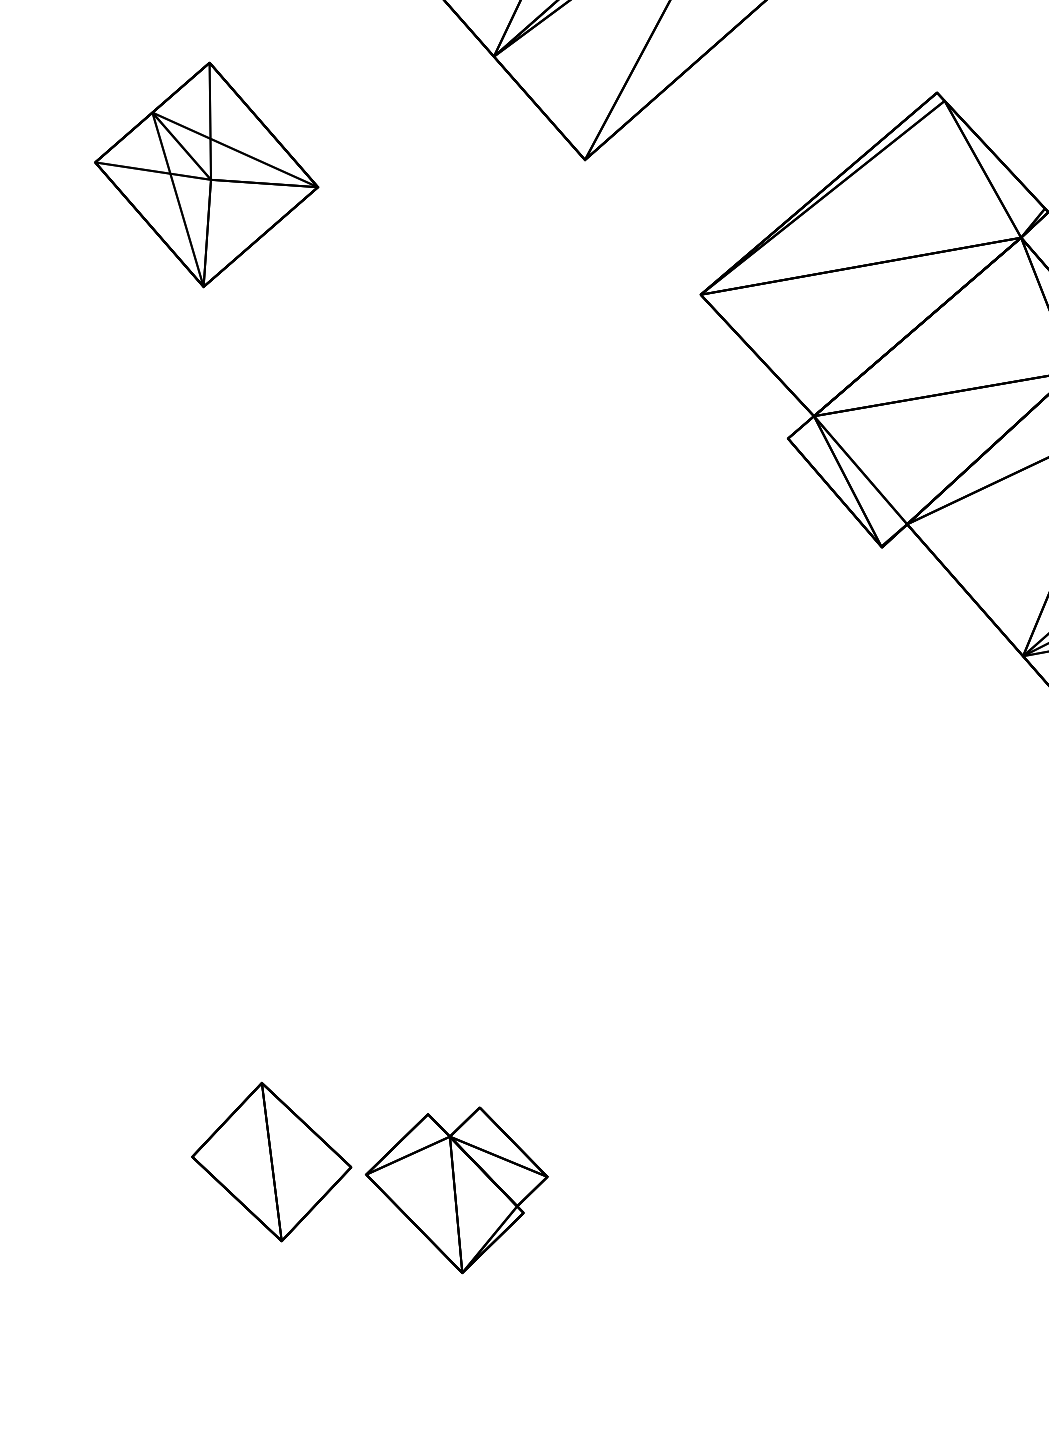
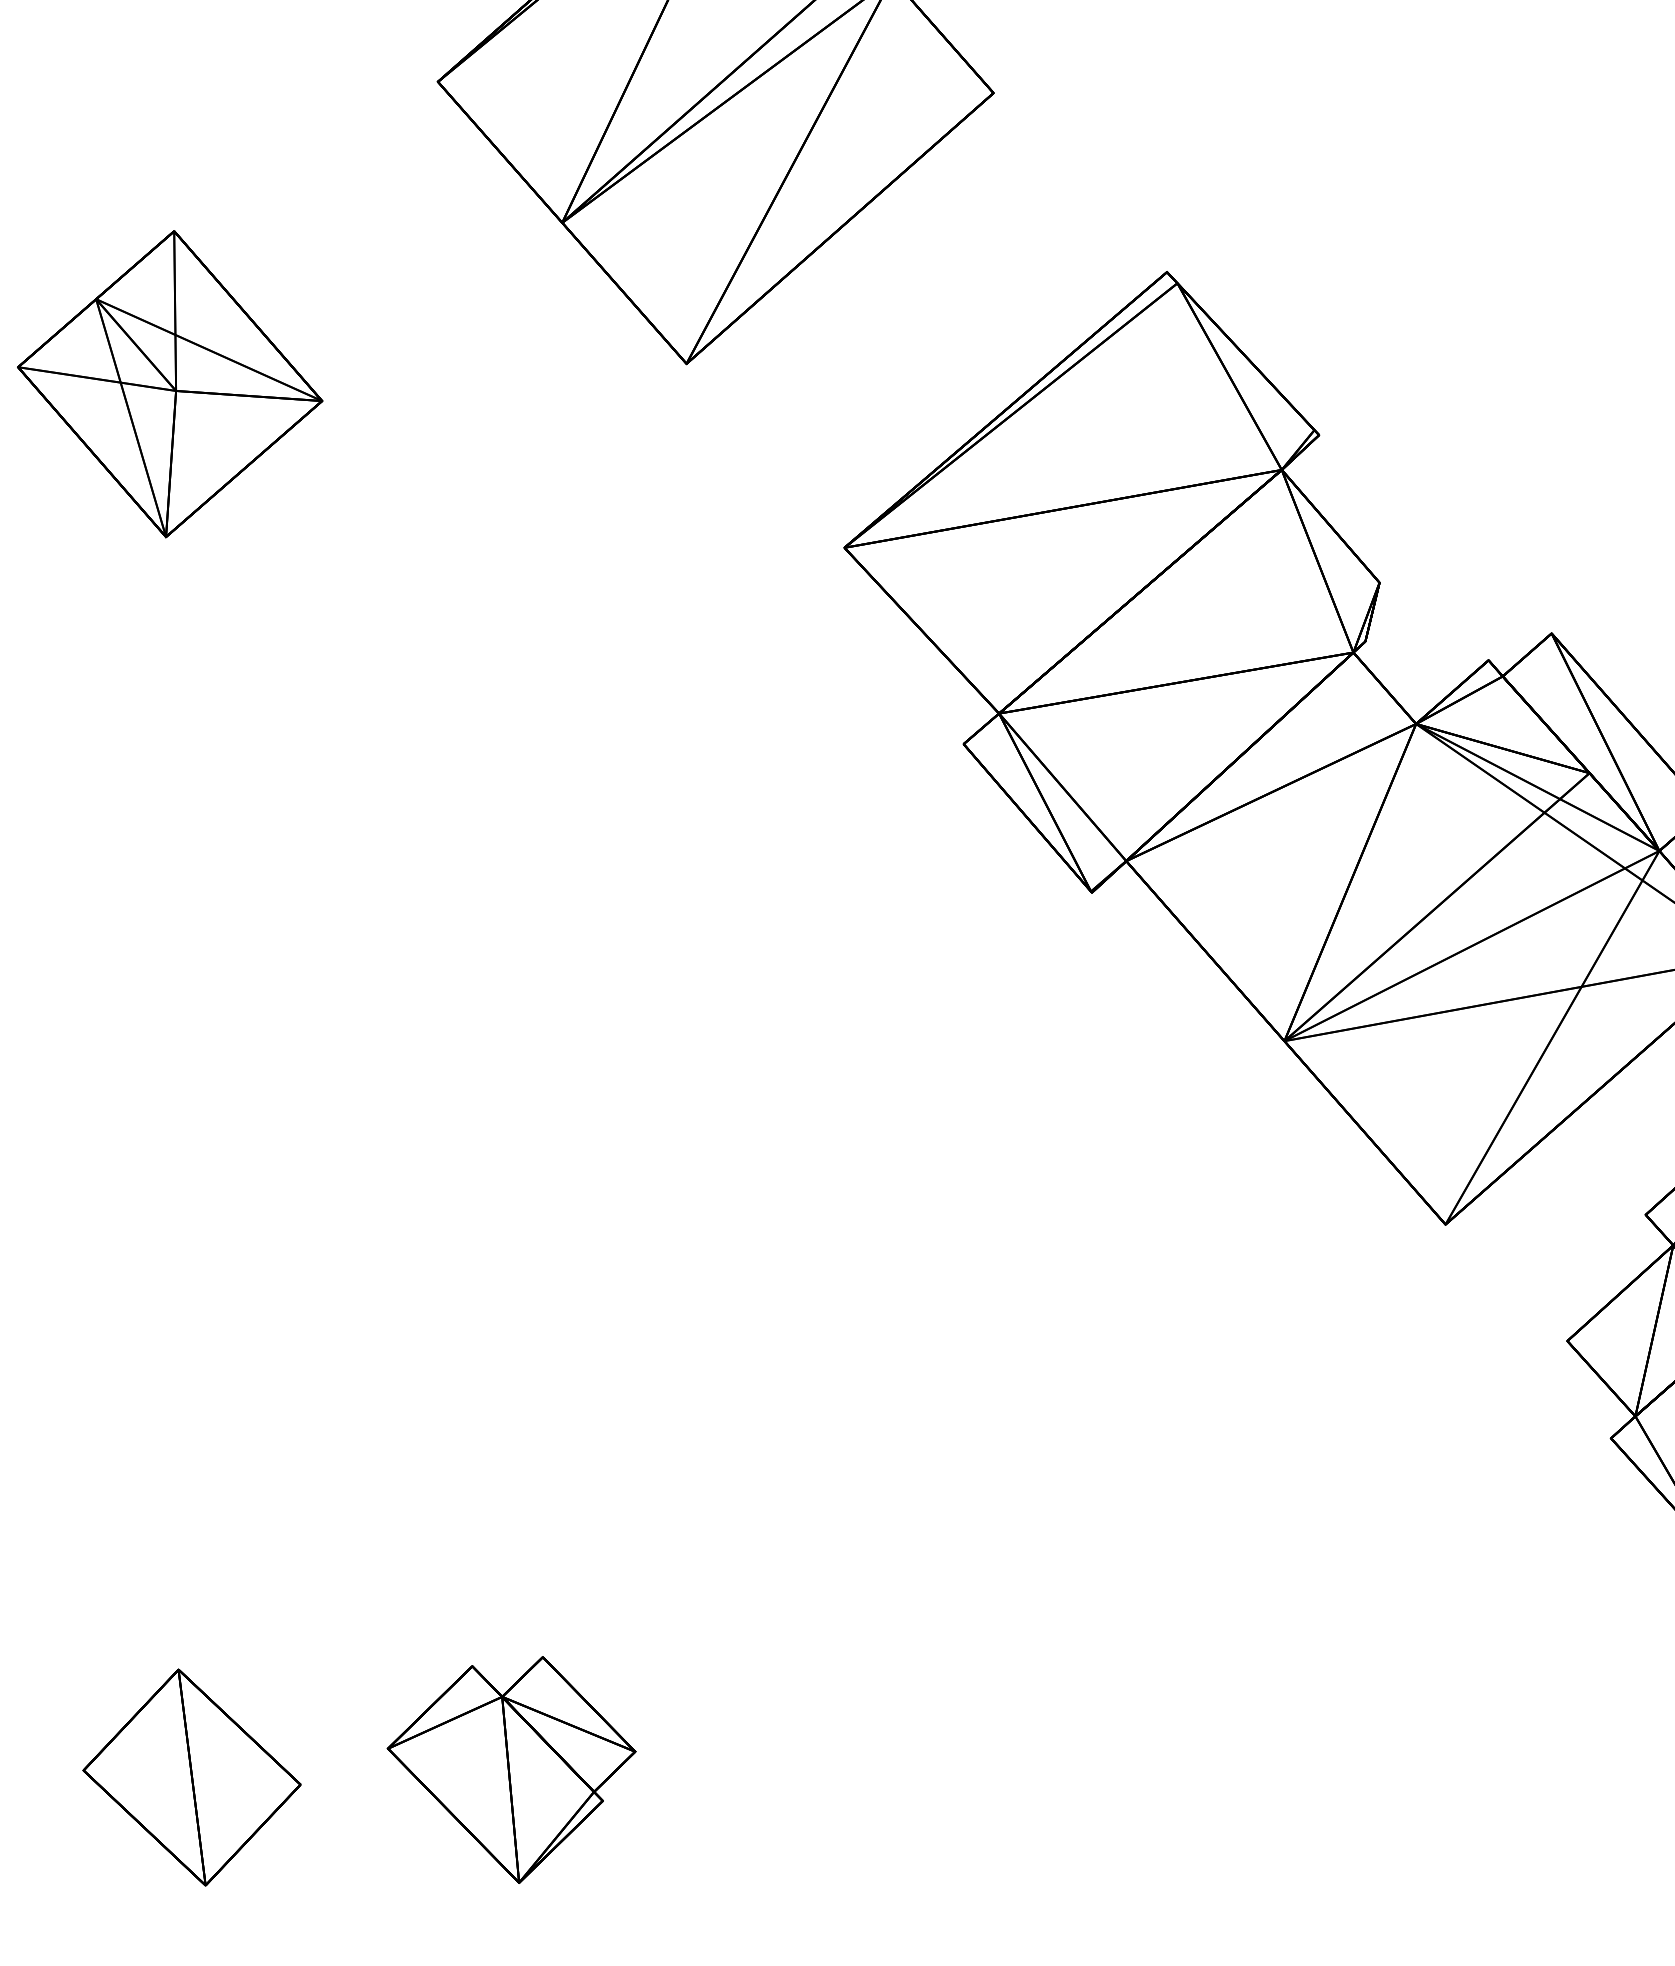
part: (271, 1162) -> (191, 1777), moved

